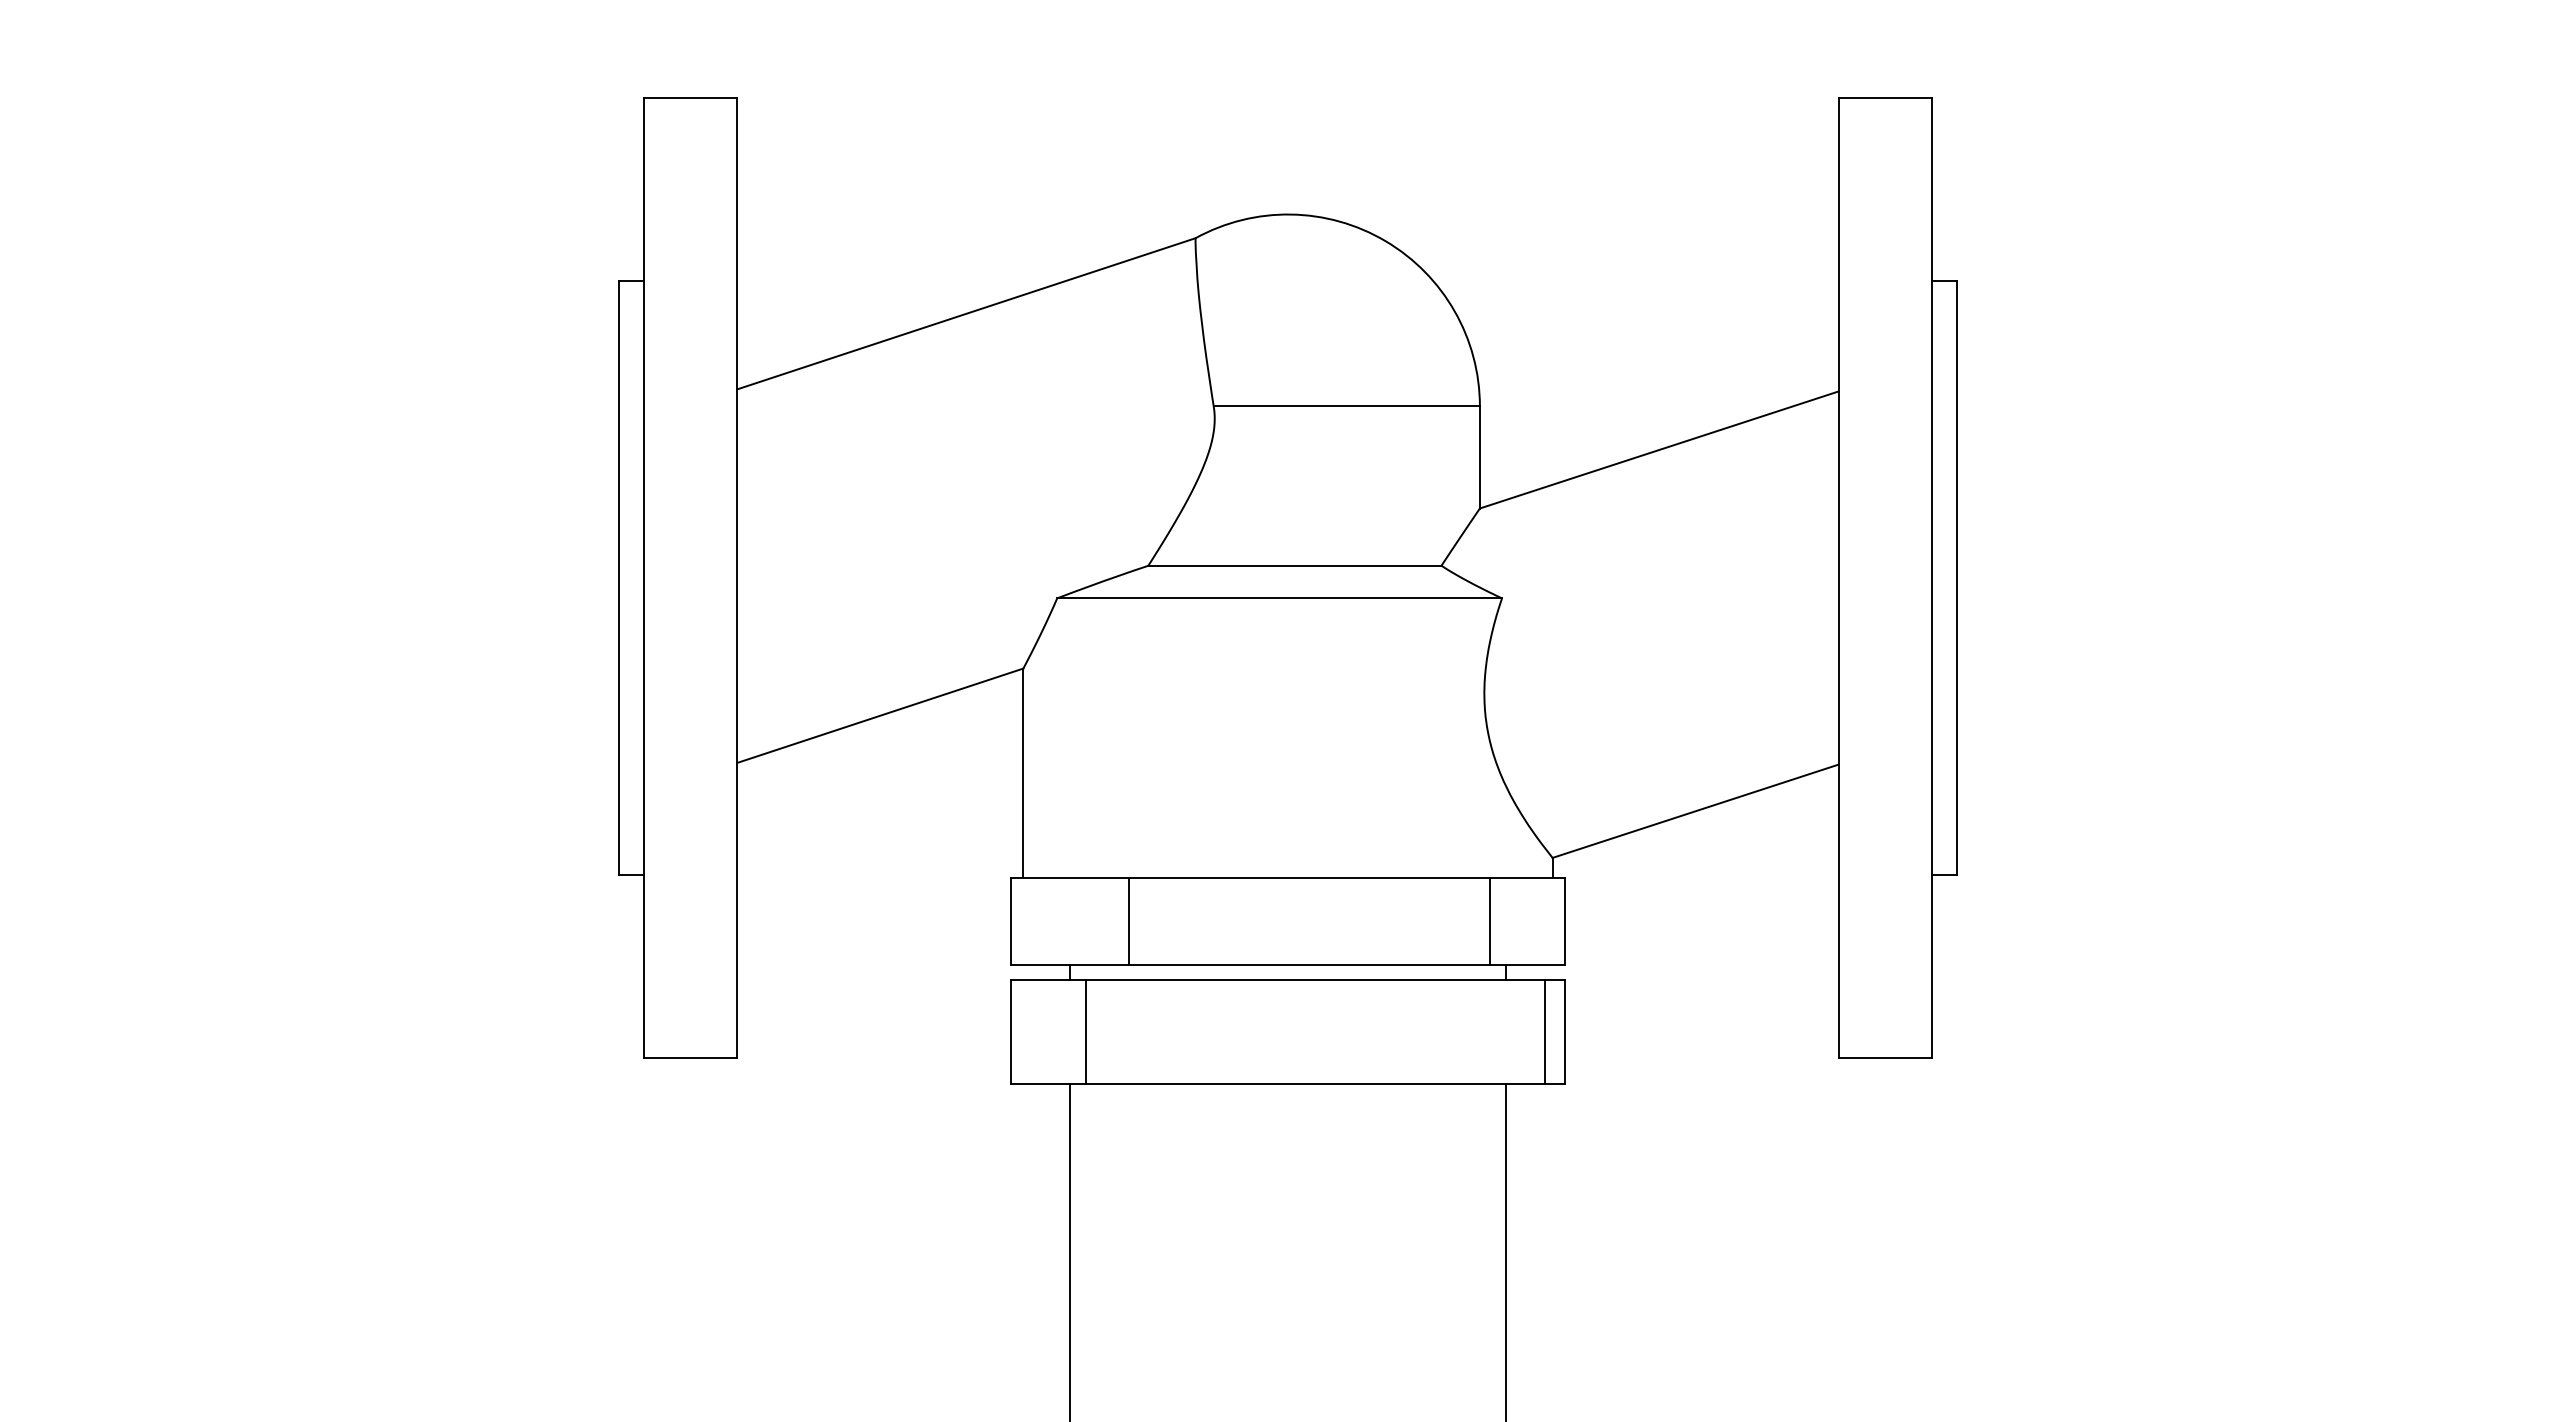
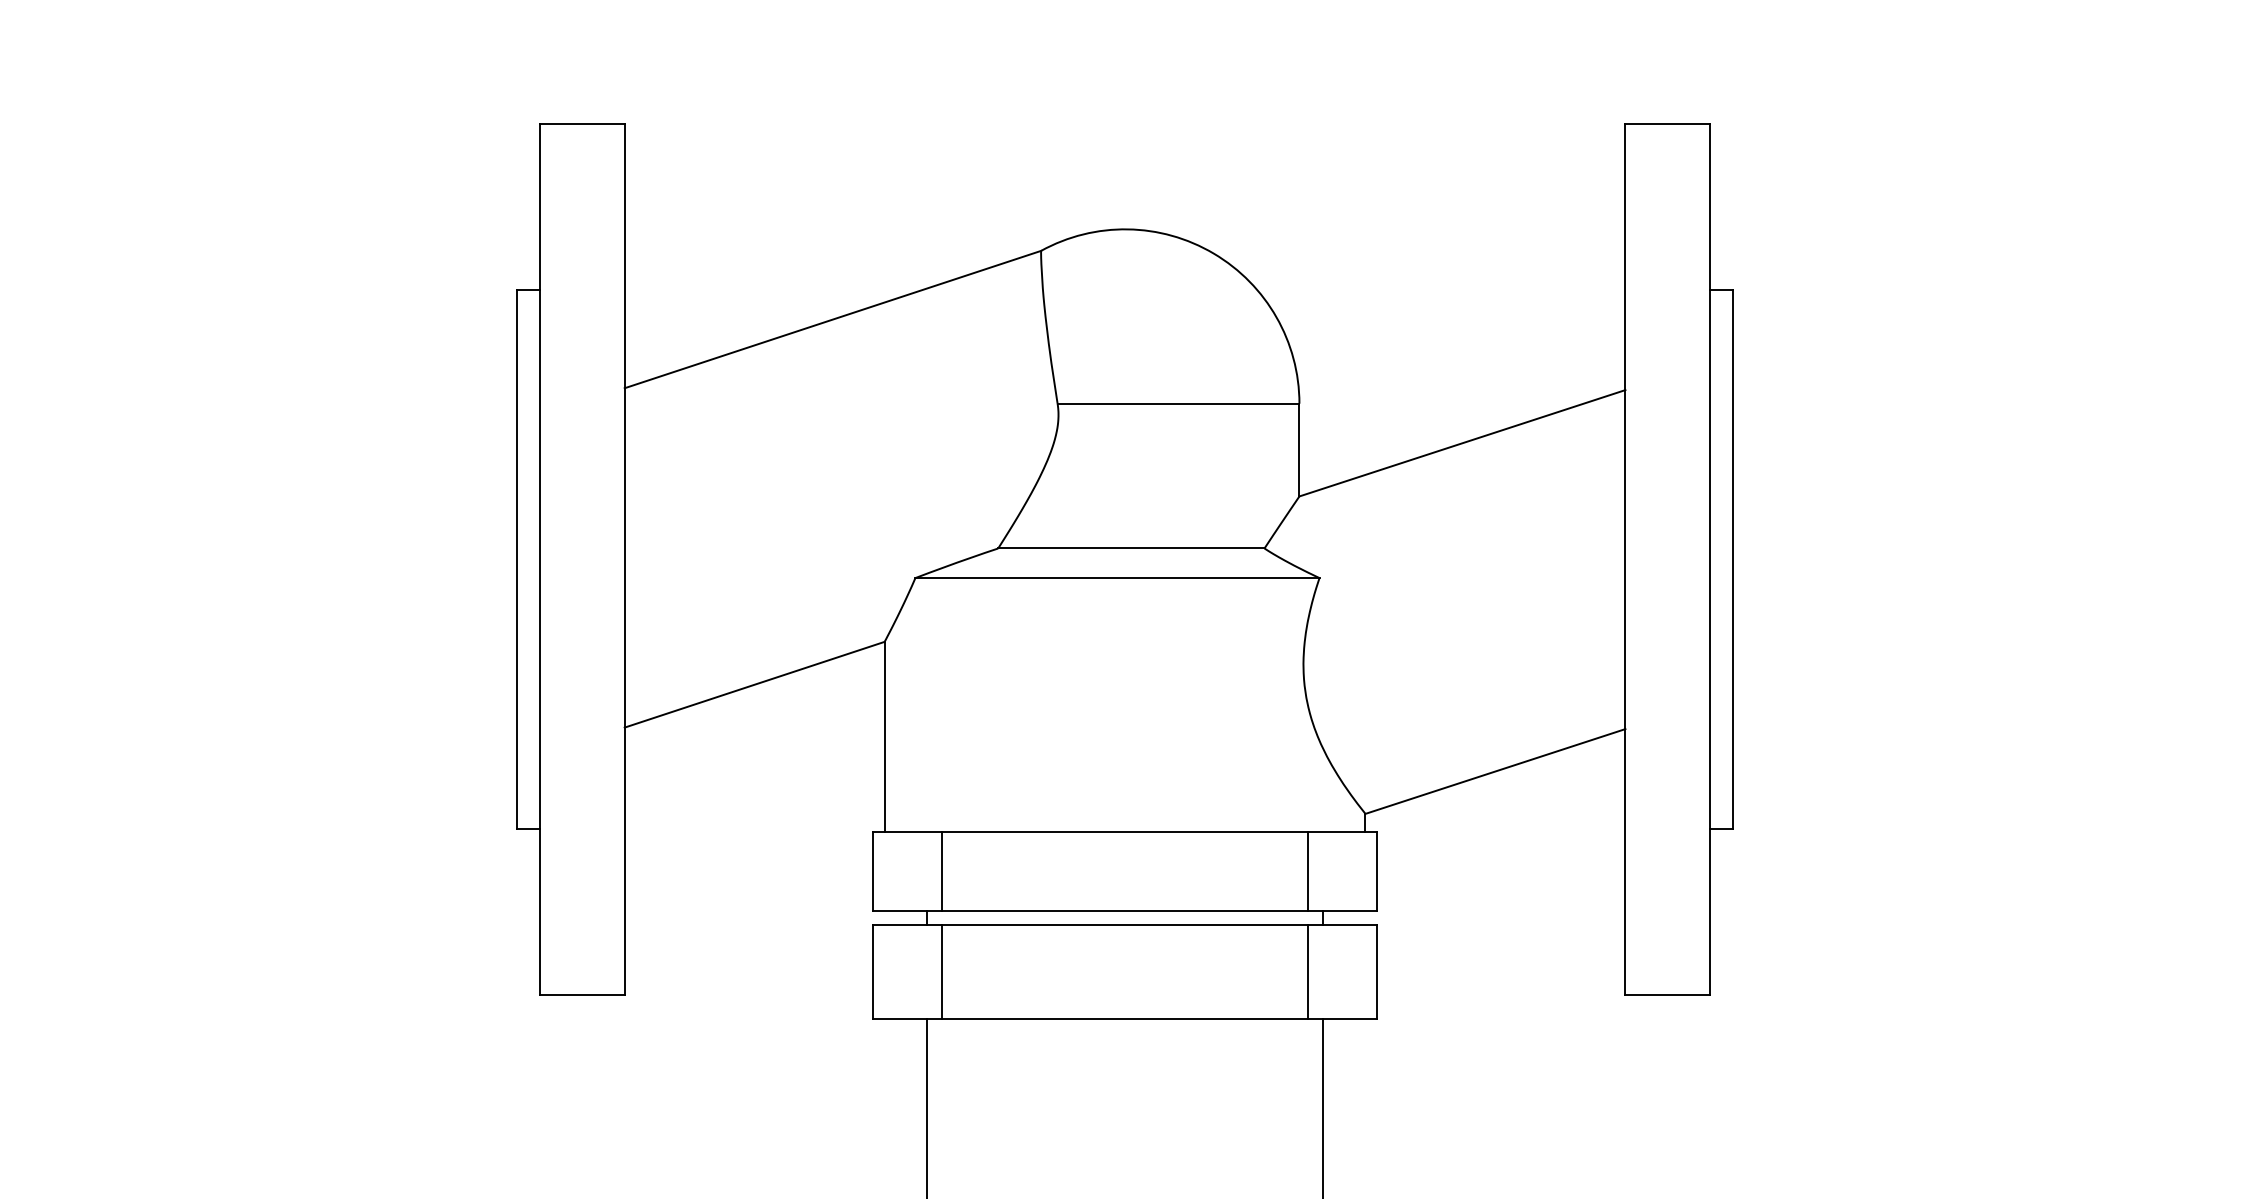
line: (1129, 920) -> (942, 870), moved
line: (1544, 1031) -> (1308, 971), moved

